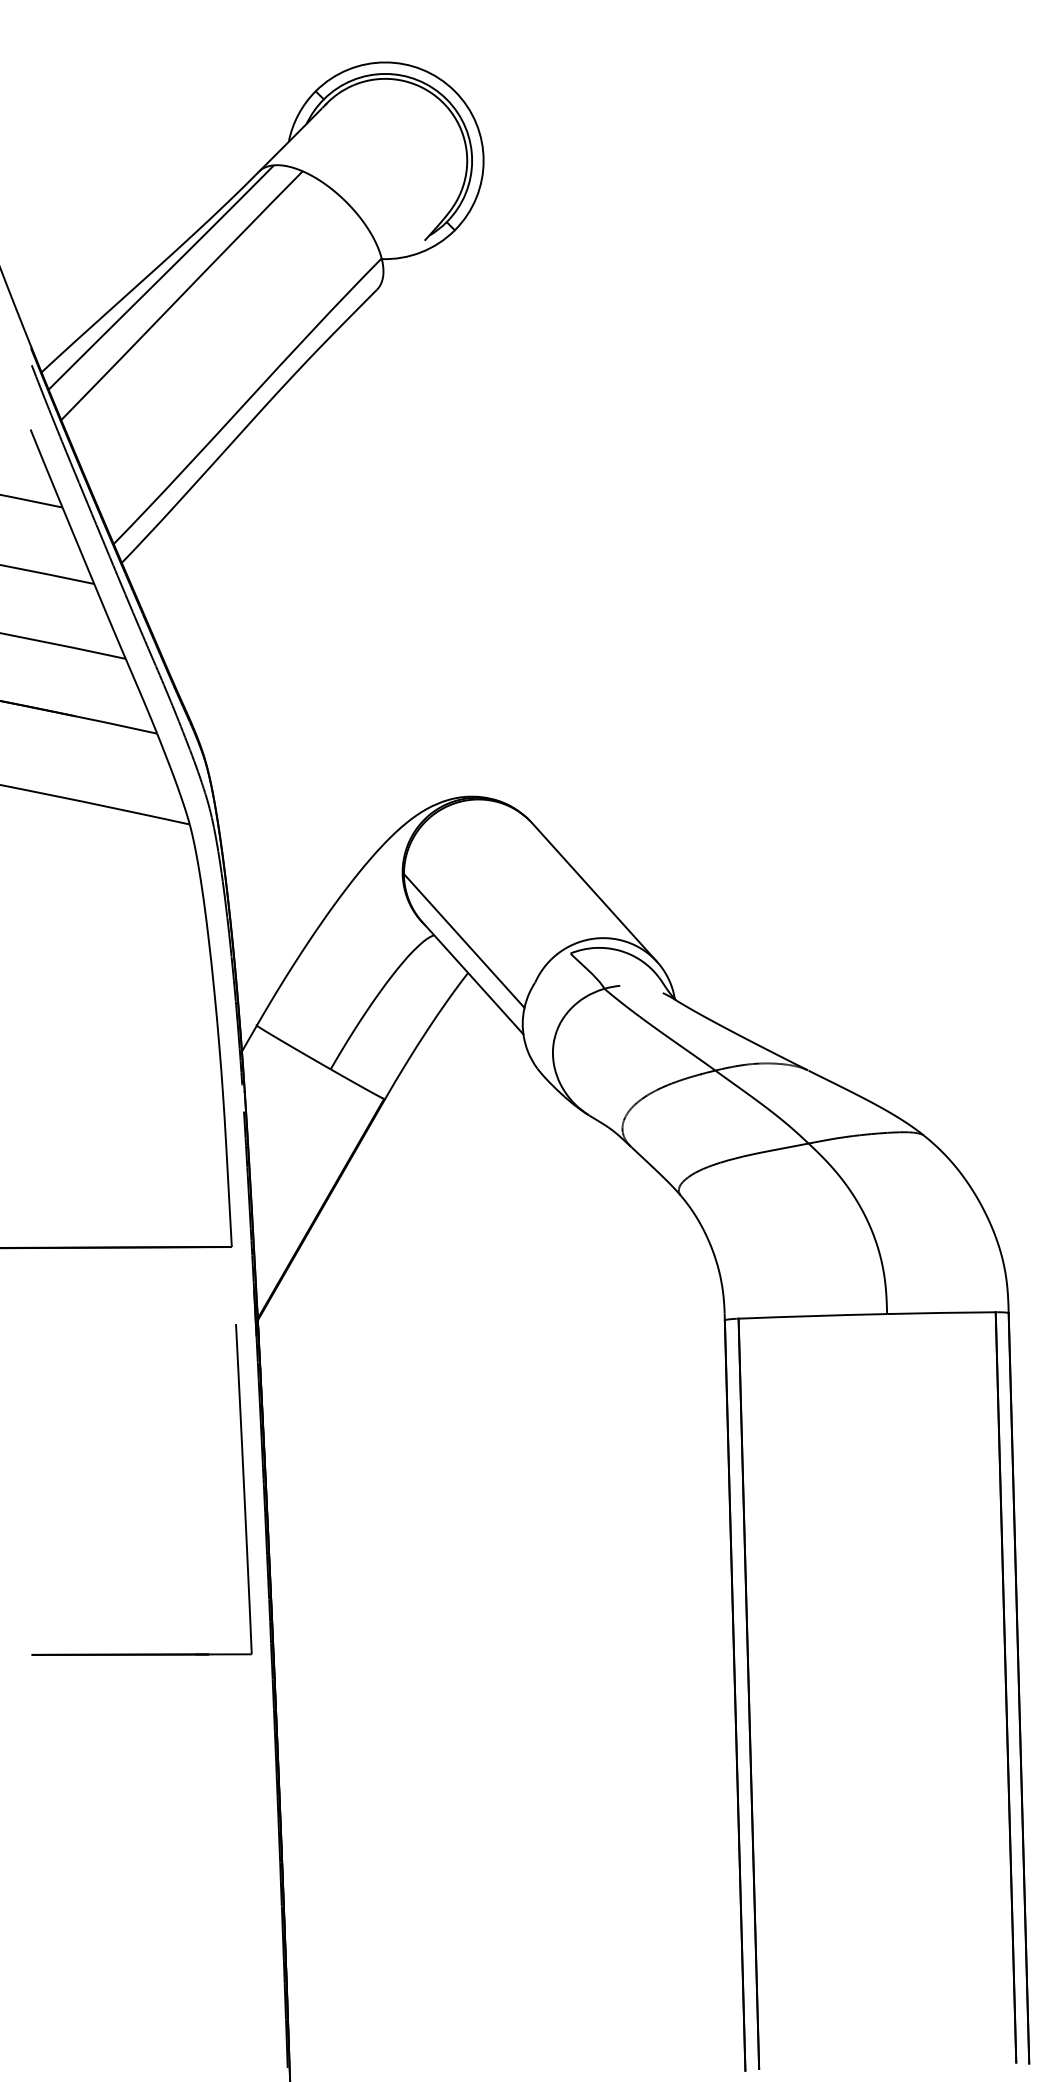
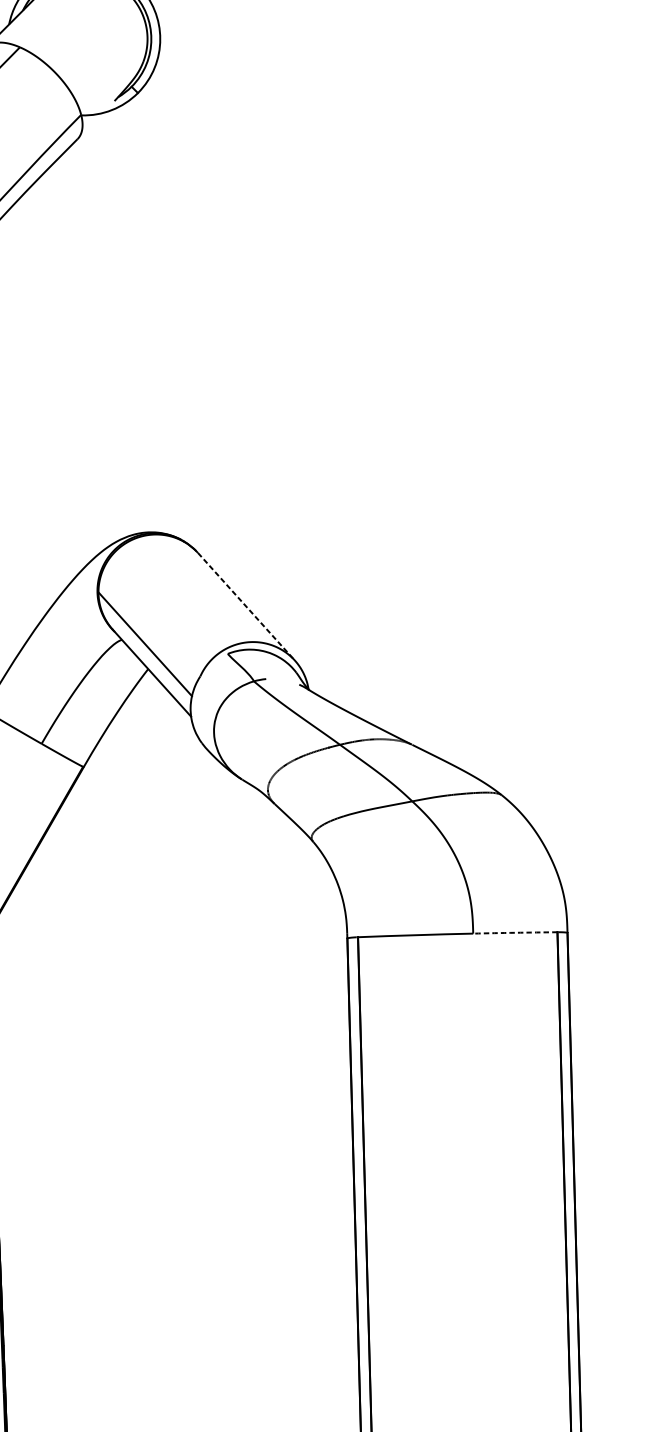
line: (594, 892) -> (246, 606), solid -> dashed
arc: (941, 1312) -> (515, 932), solid -> dashed

